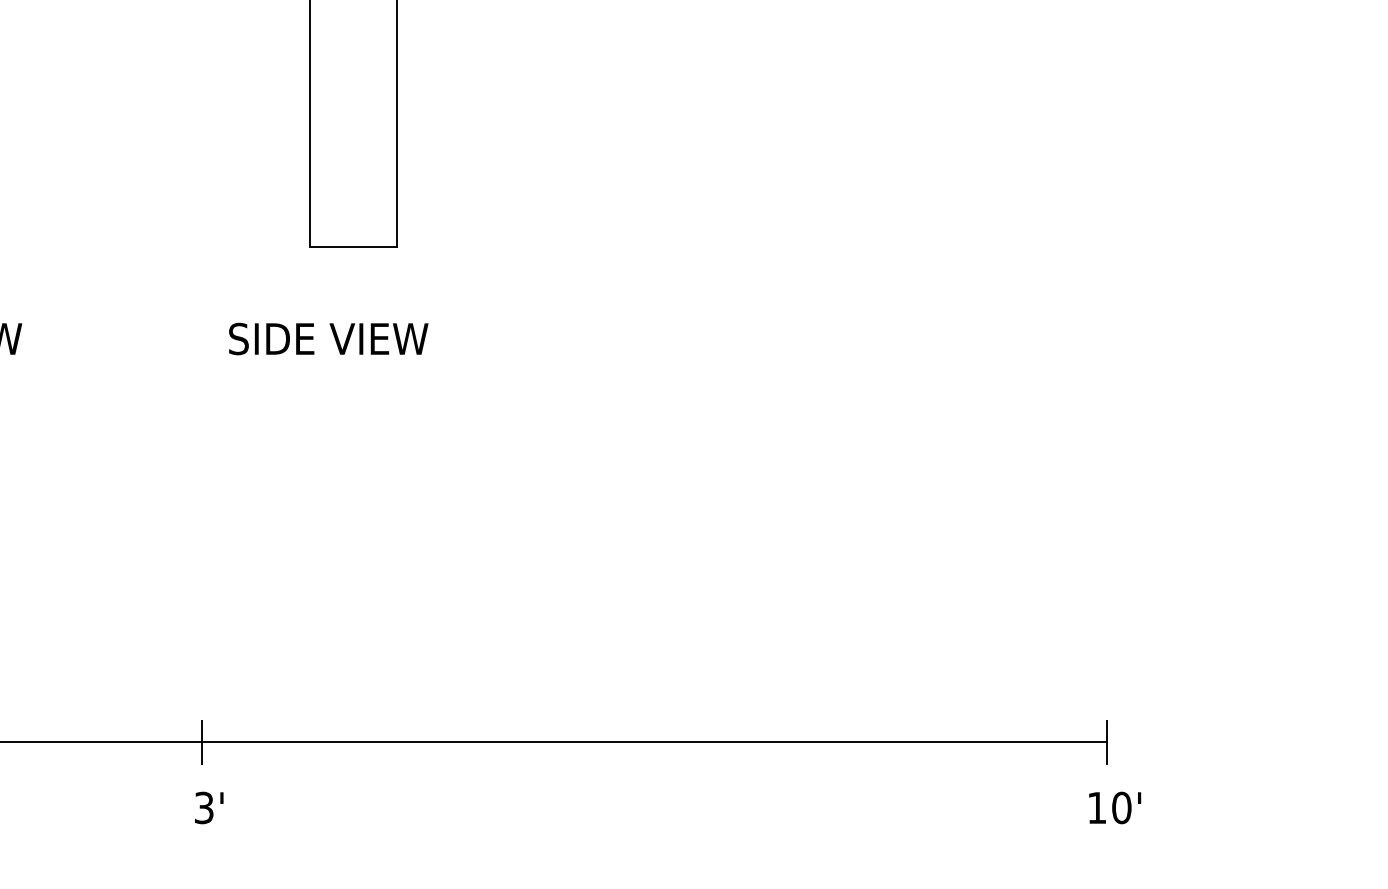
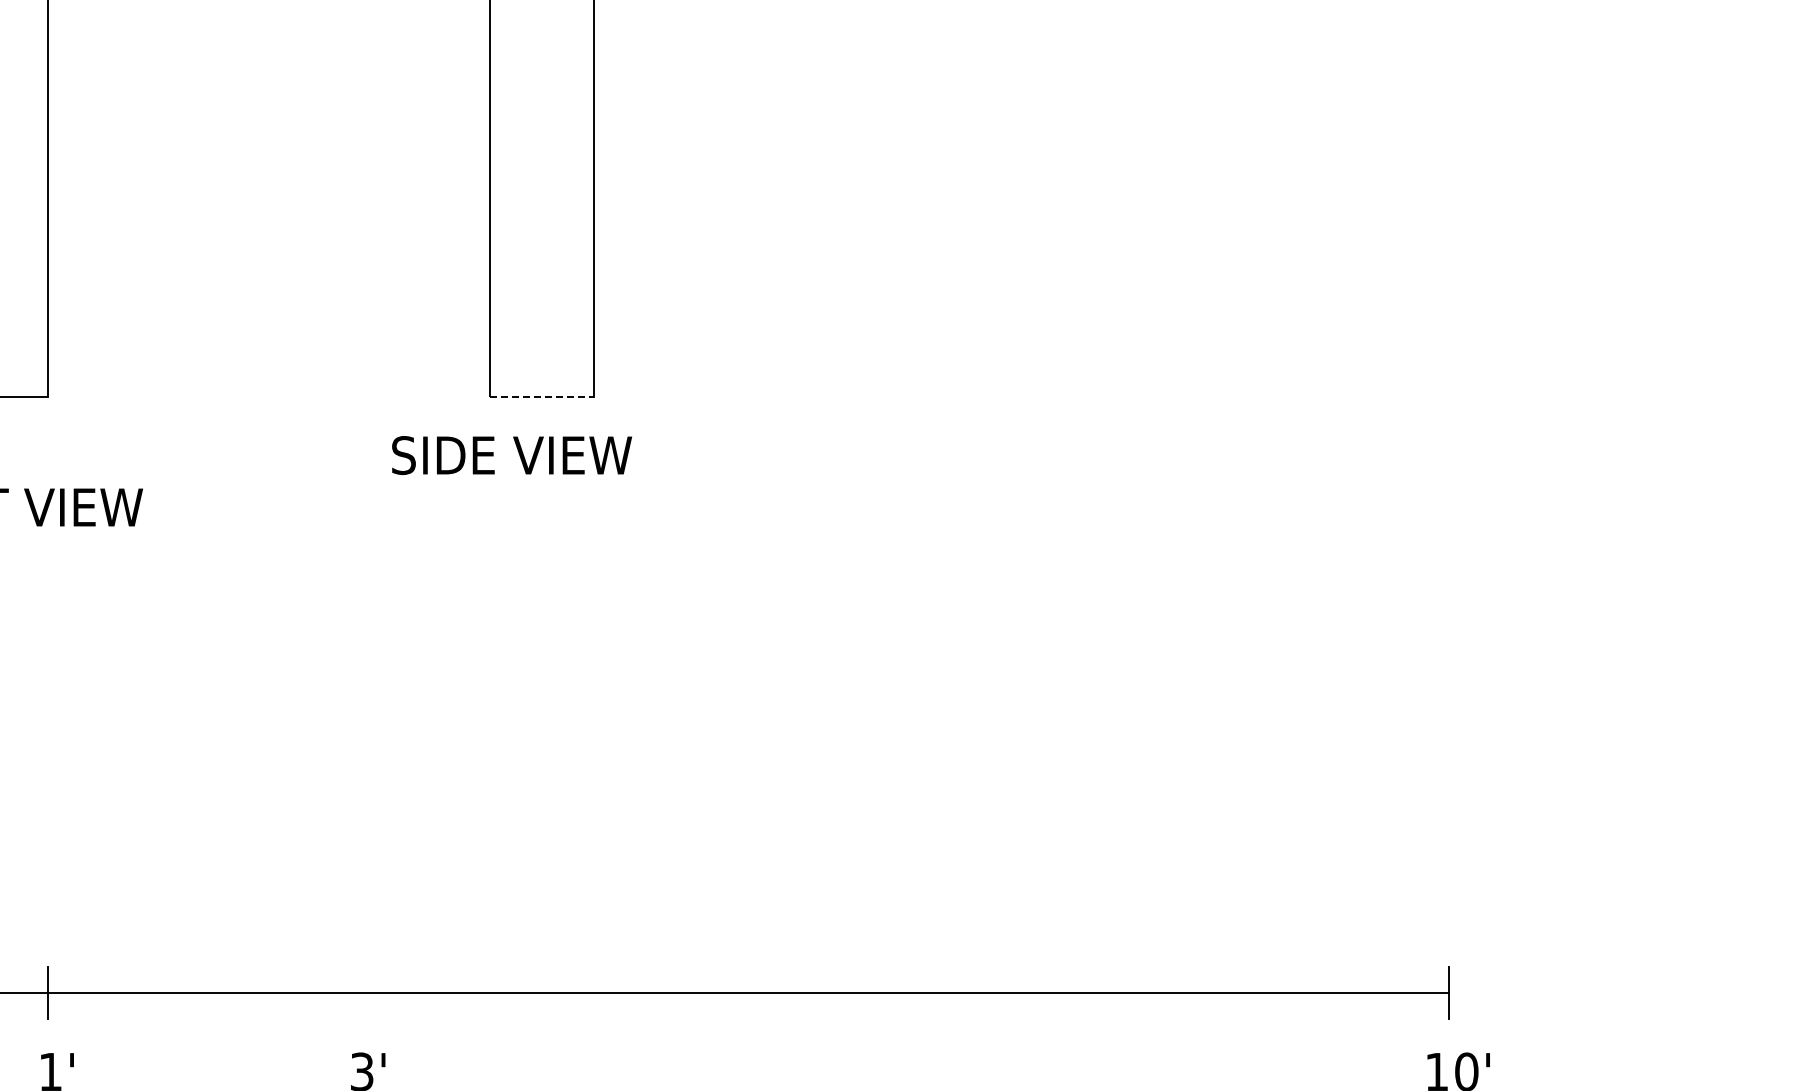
line: (353, 246) -> (541, 396), solid -> dashed
text: (328, 339) -> (511, 455), moved
line: (202, 742) -> (359, 993), removed

